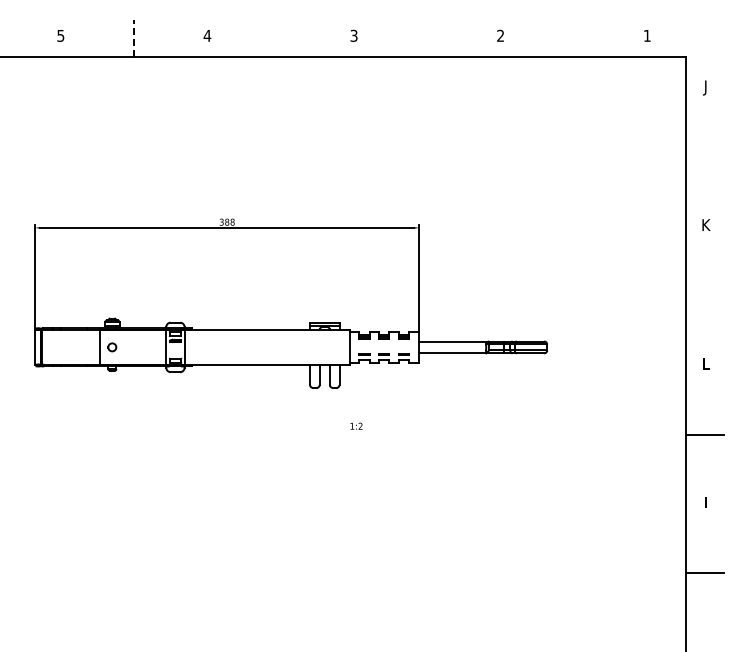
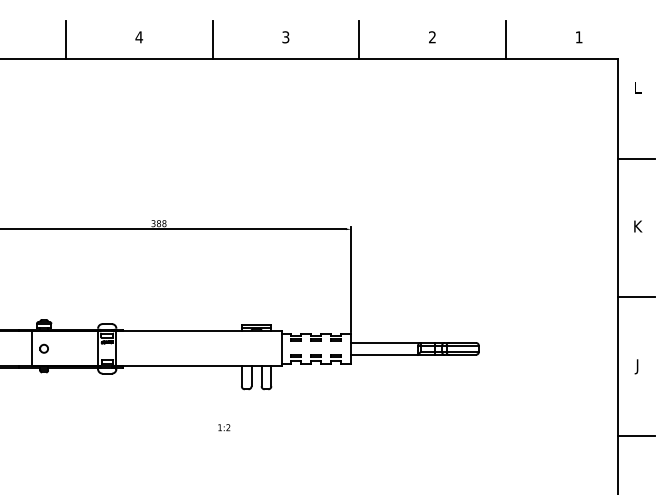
line: (134, 38) -> (66, 39), dashed -> solid
line: (280, 38) -> (212, 39), added
line: (427, 38) -> (359, 39), added
line: (574, 38) -> (506, 39), added
text: (706, 87) -> (638, 88), J -> L
line: (704, 157) -> (636, 158), added
line: (704, 295) -> (636, 296), added
text: (705, 364) -> (637, 365), L -> J
text: (356, 425) -> (224, 426), moved

